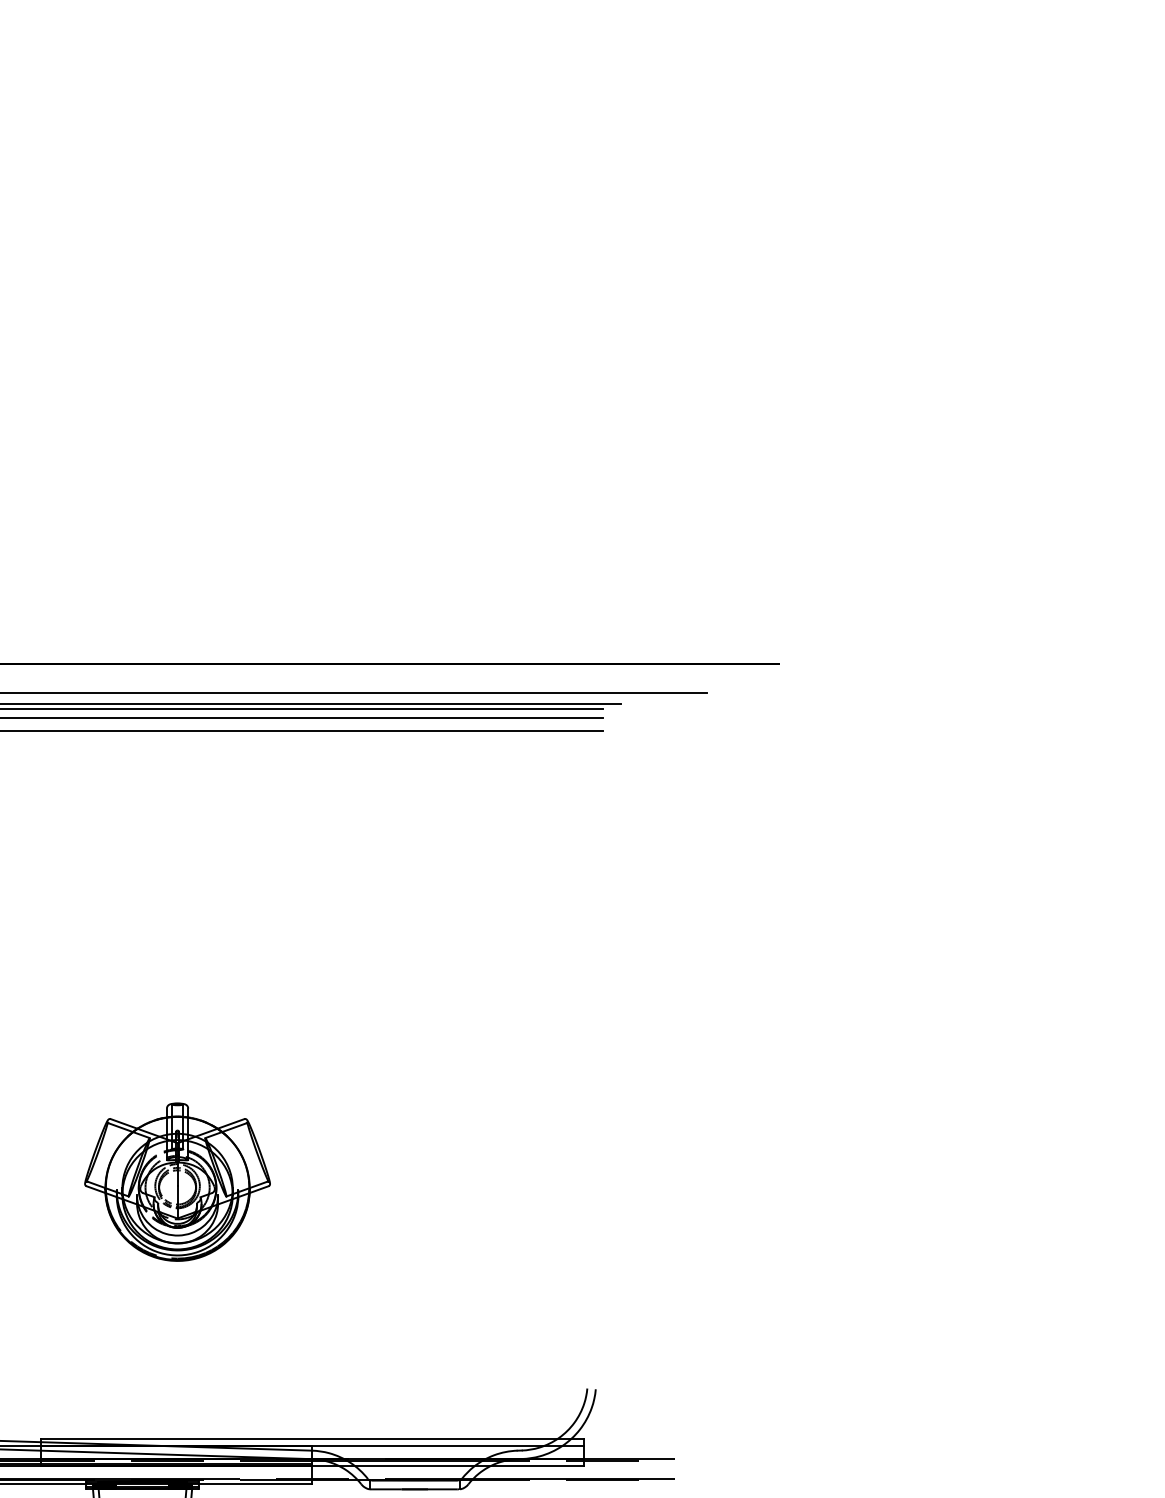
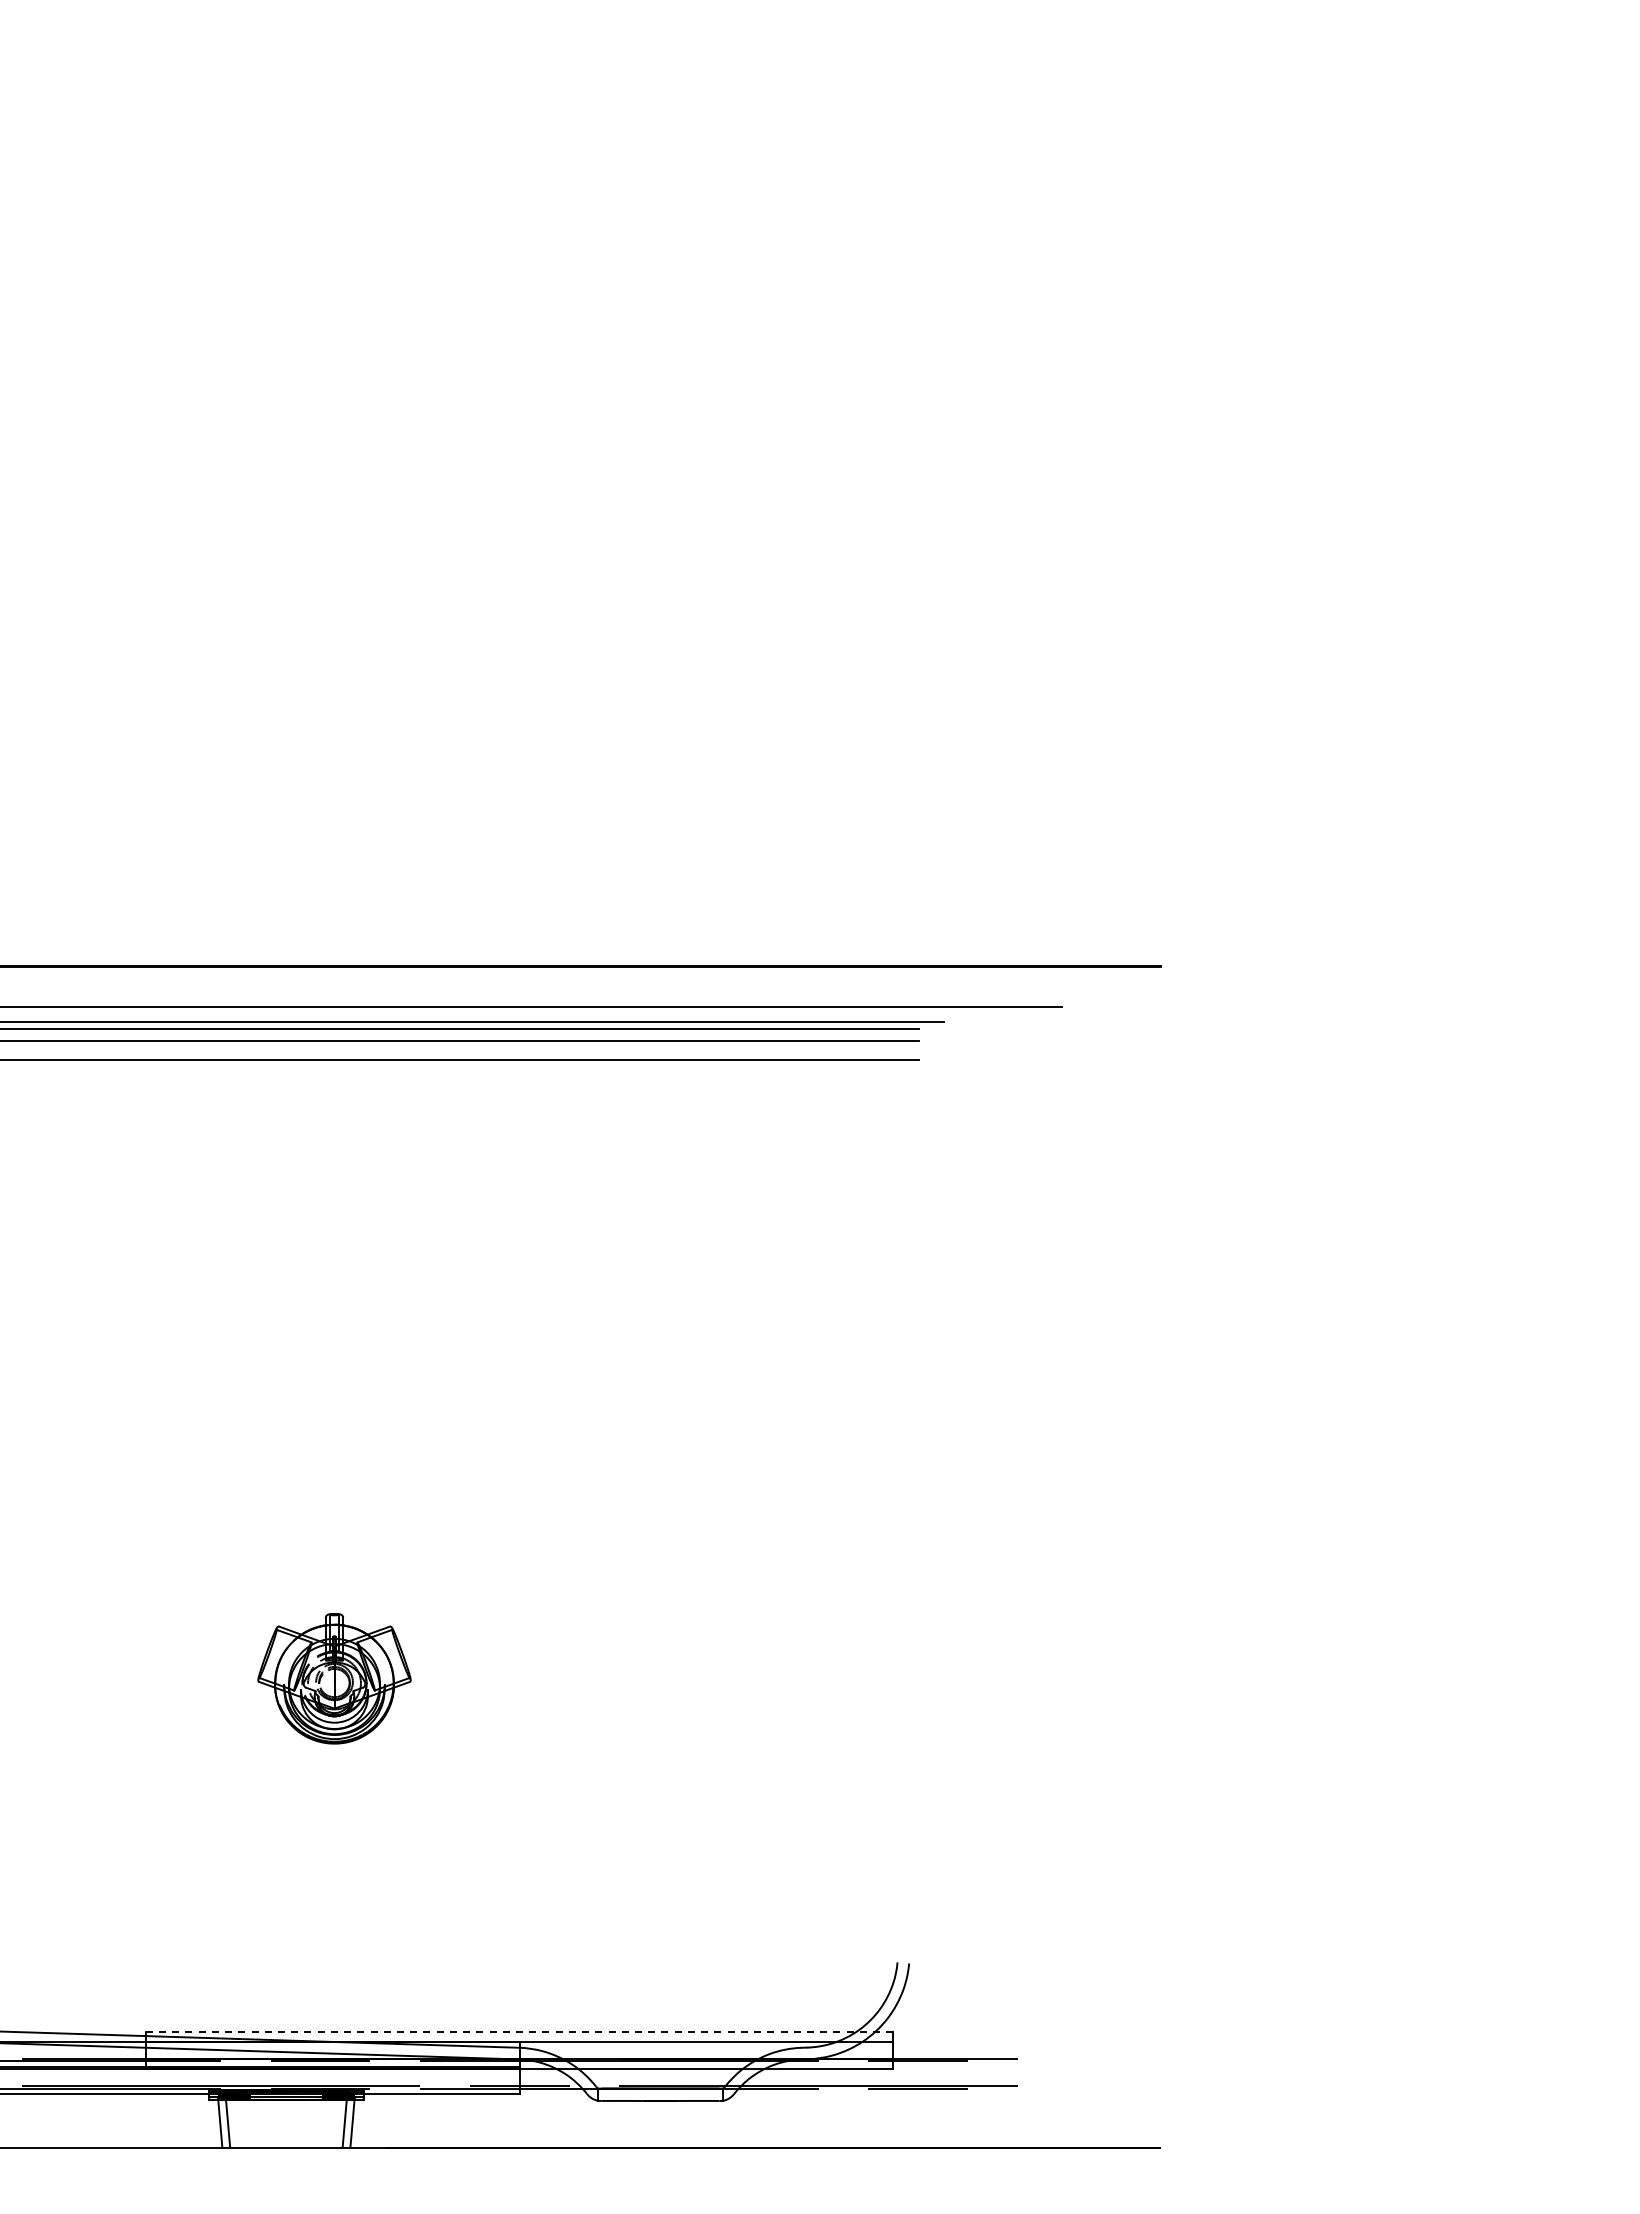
part: (177, 1181) -> (334, 1678), size x0.6
line: (312, 1438) -> (519, 2031), solid -> dashed

